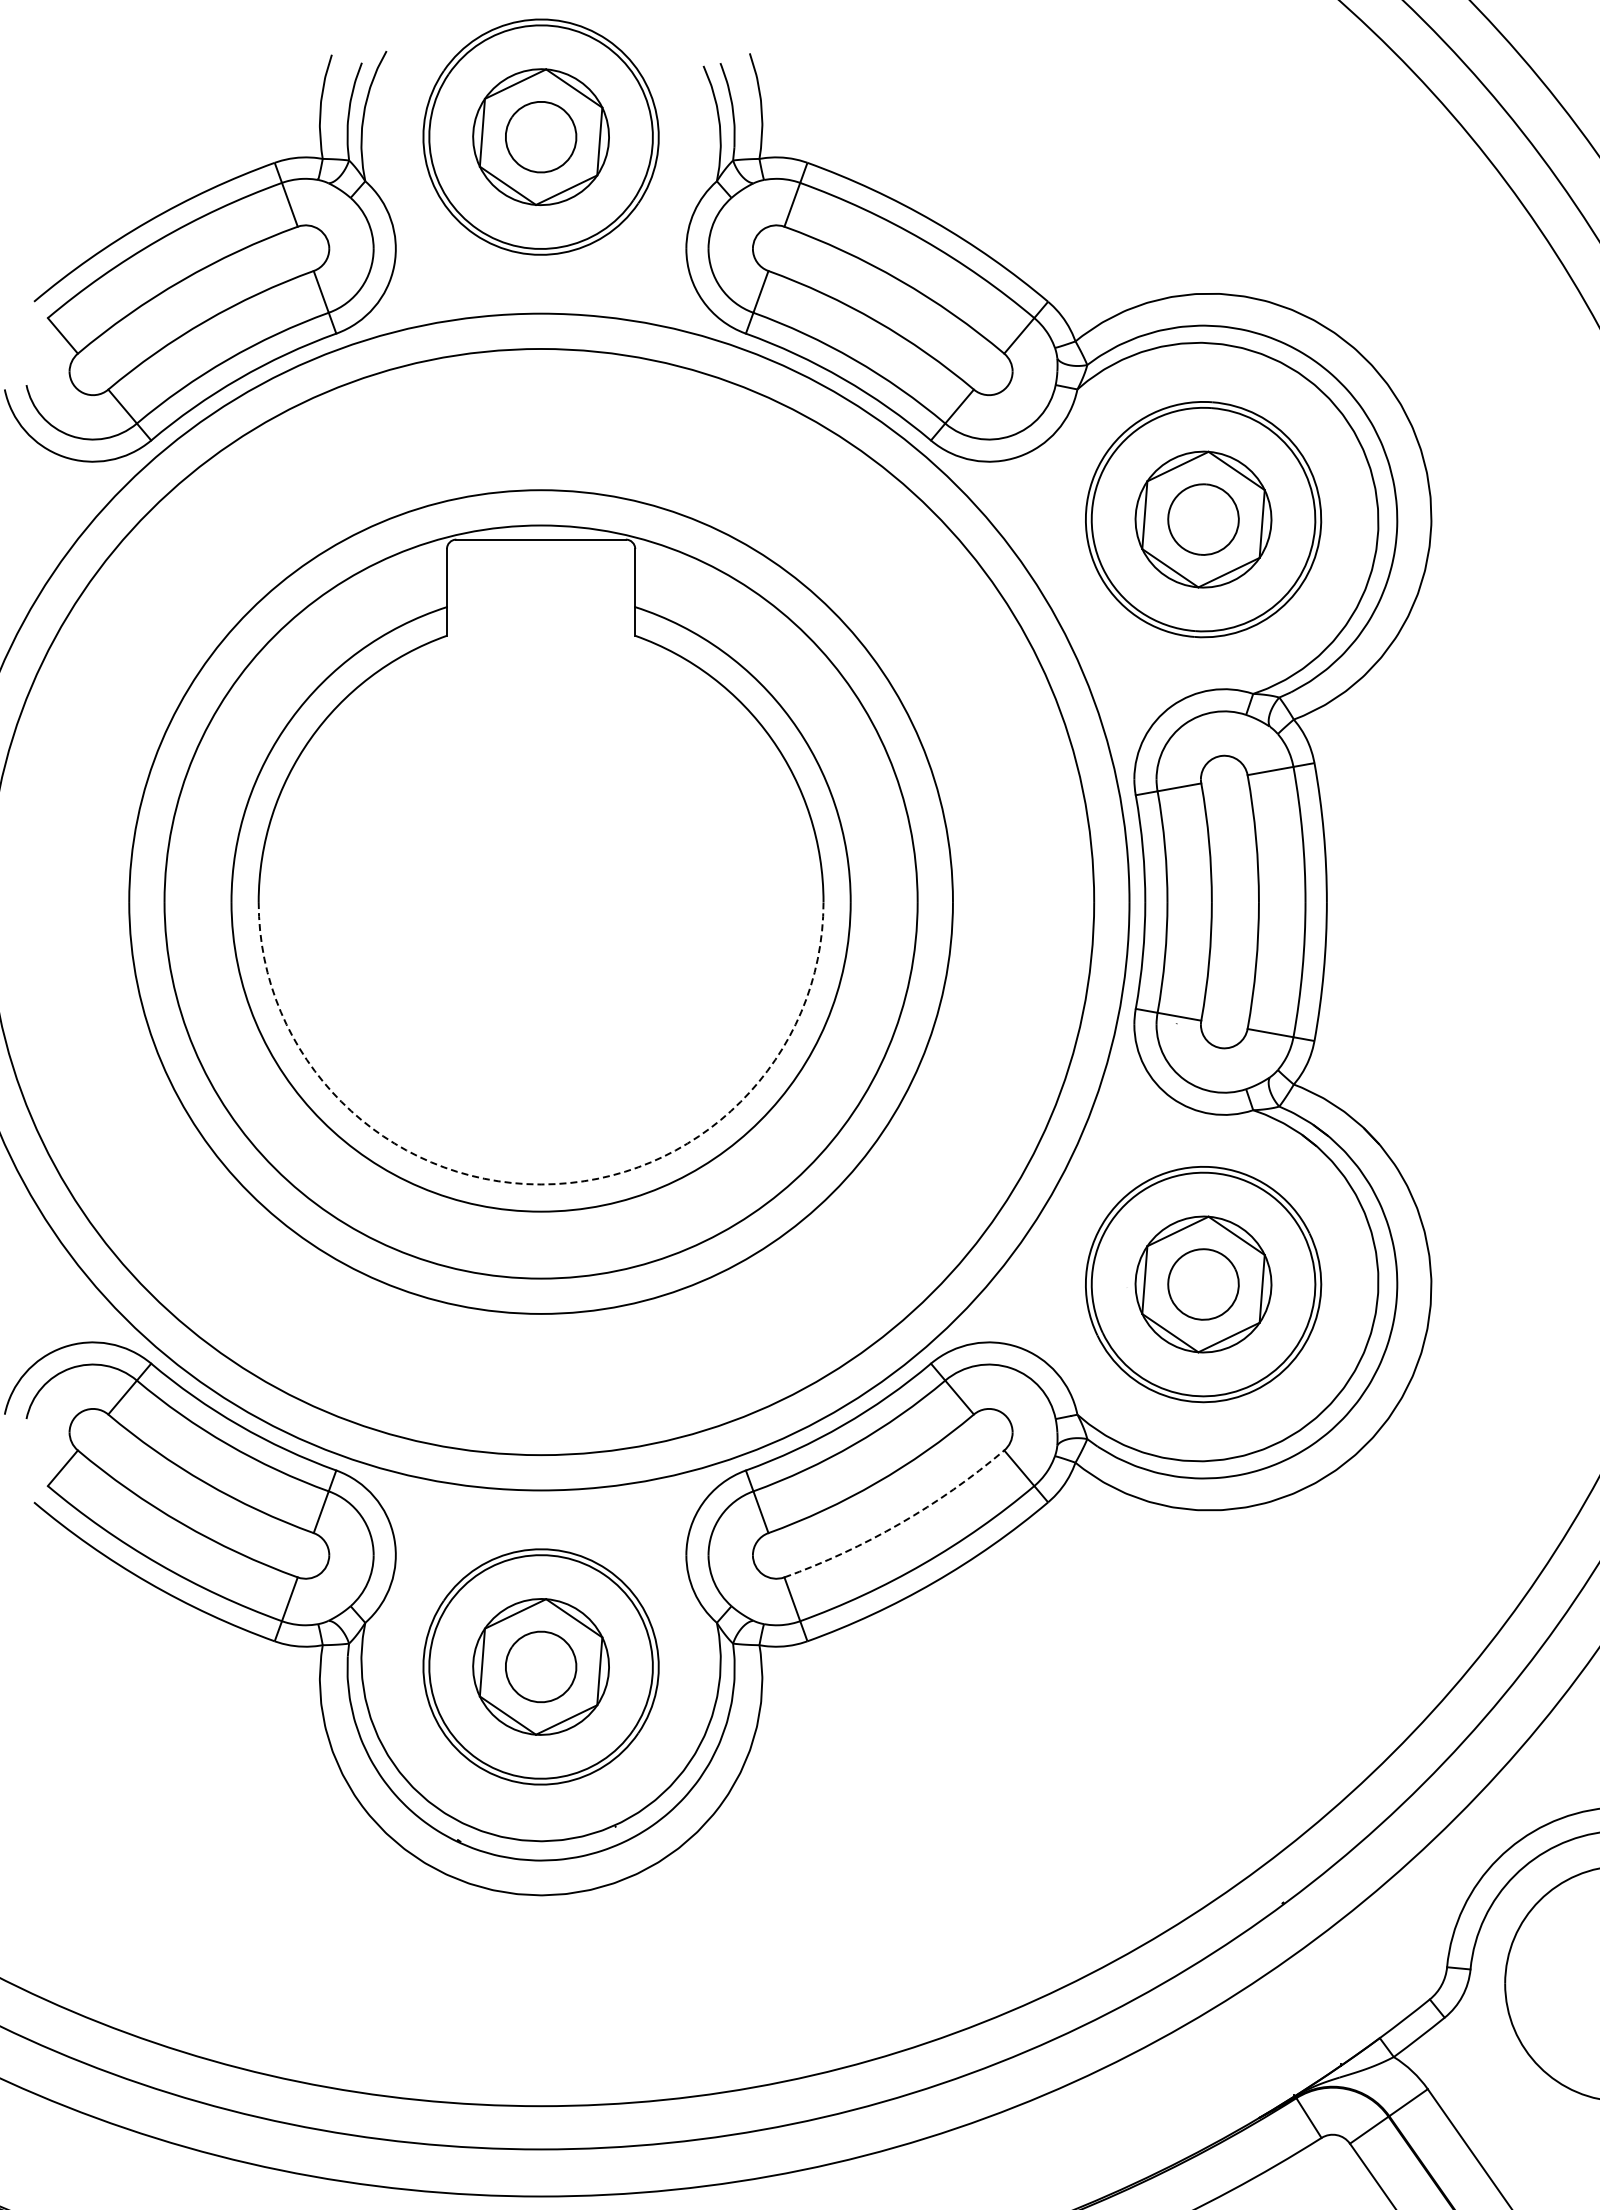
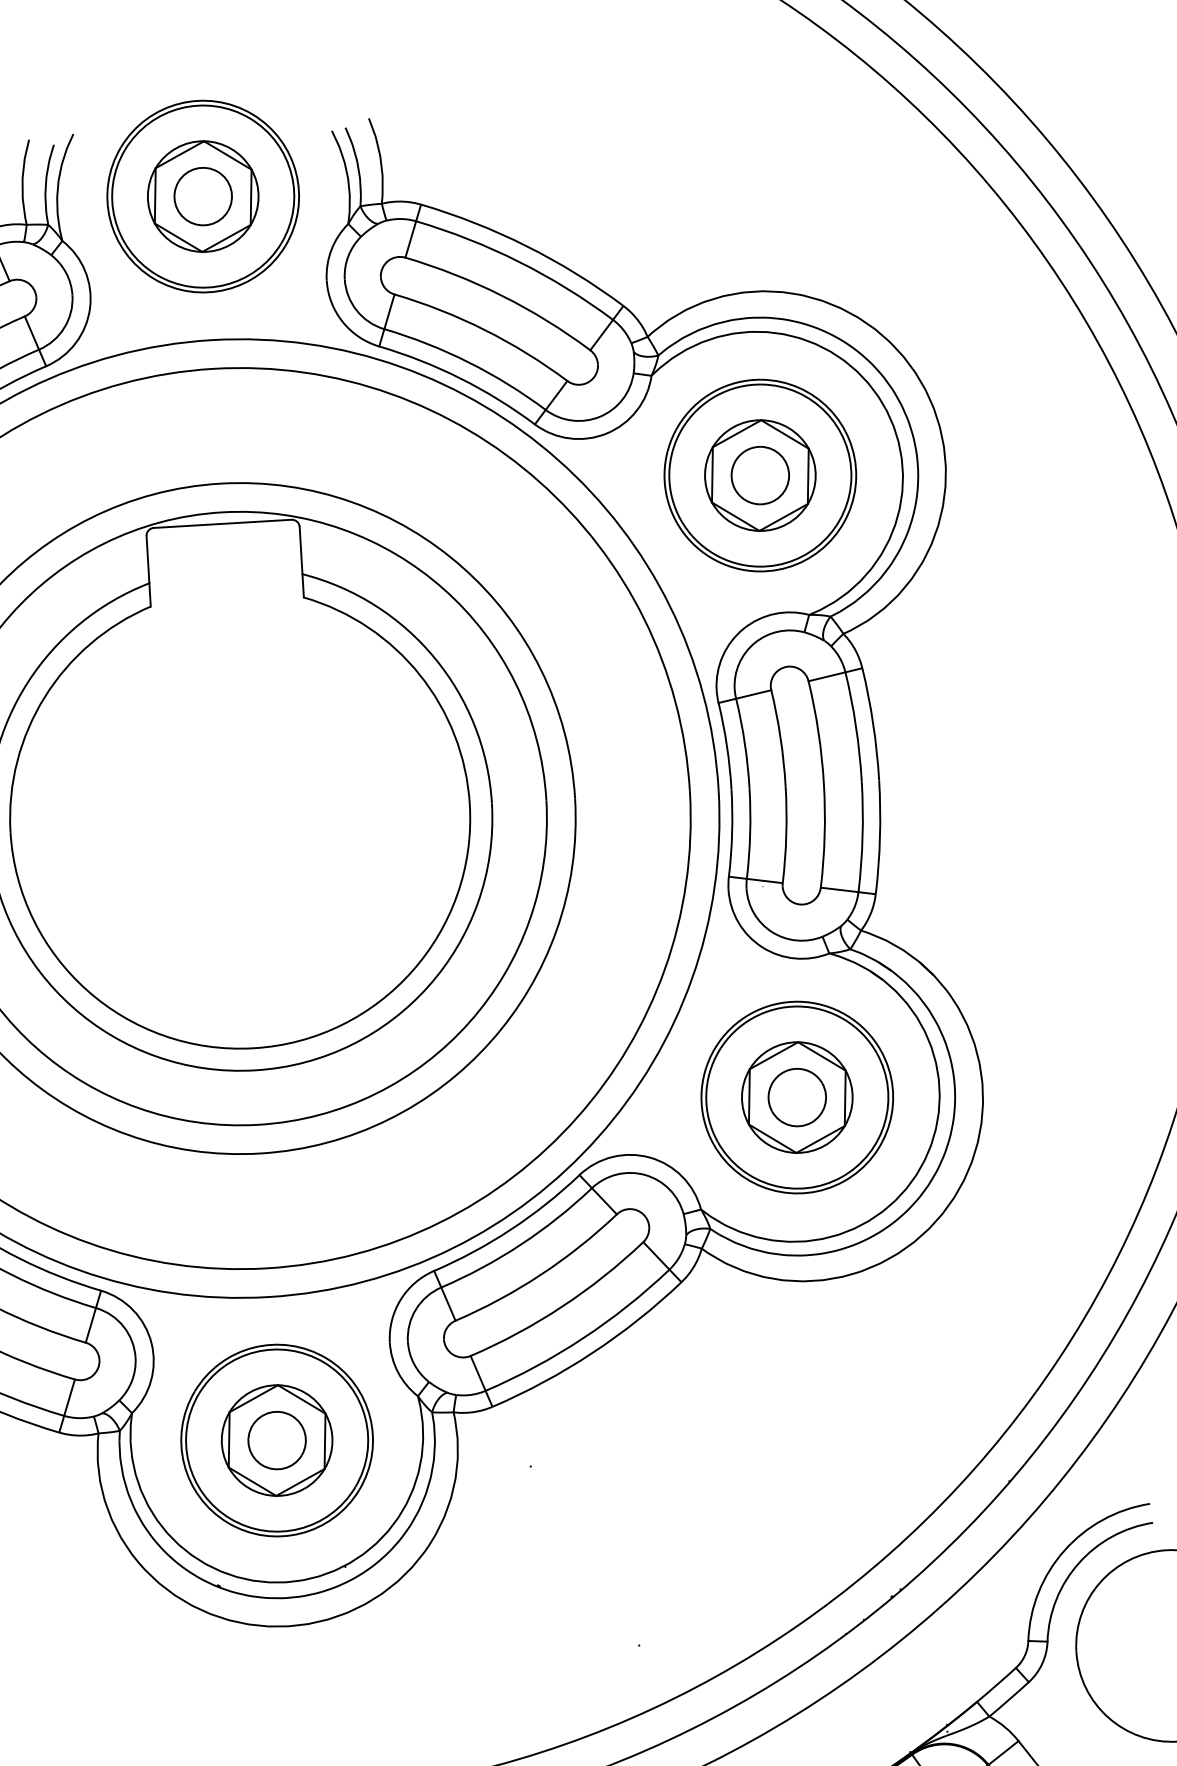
arc: (541, 1184) -> (254, 1048), dashed -> solid
arc: (900, 1523) -> (562, 1306), dashed -> solid

